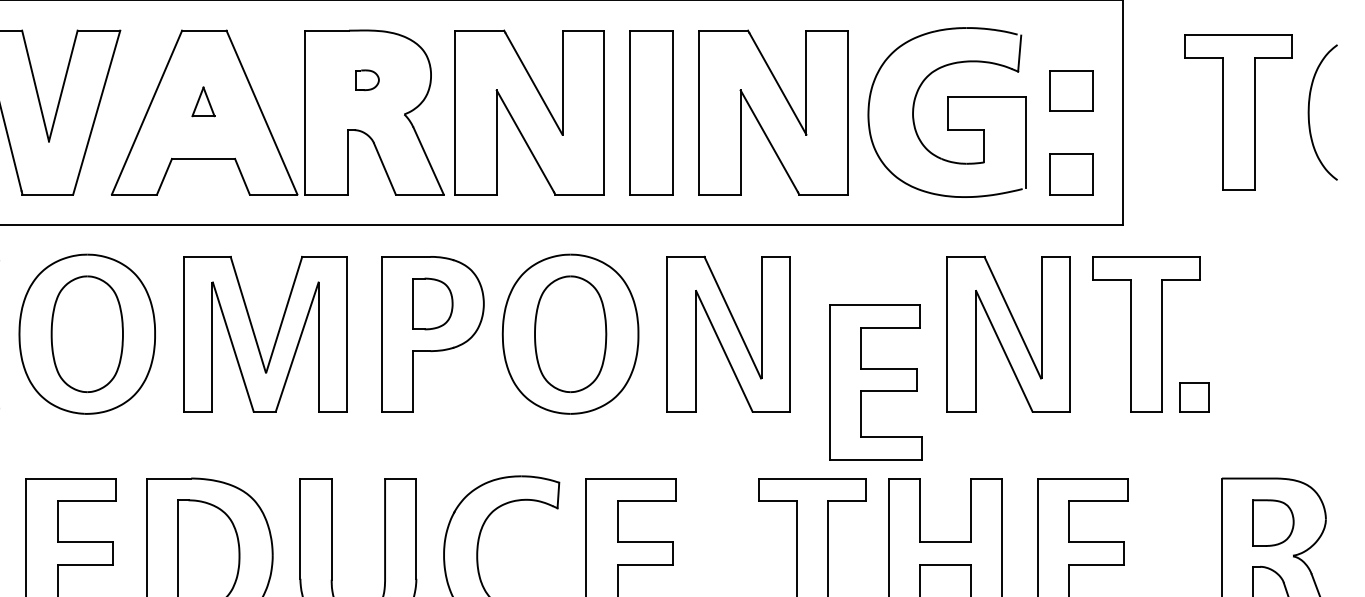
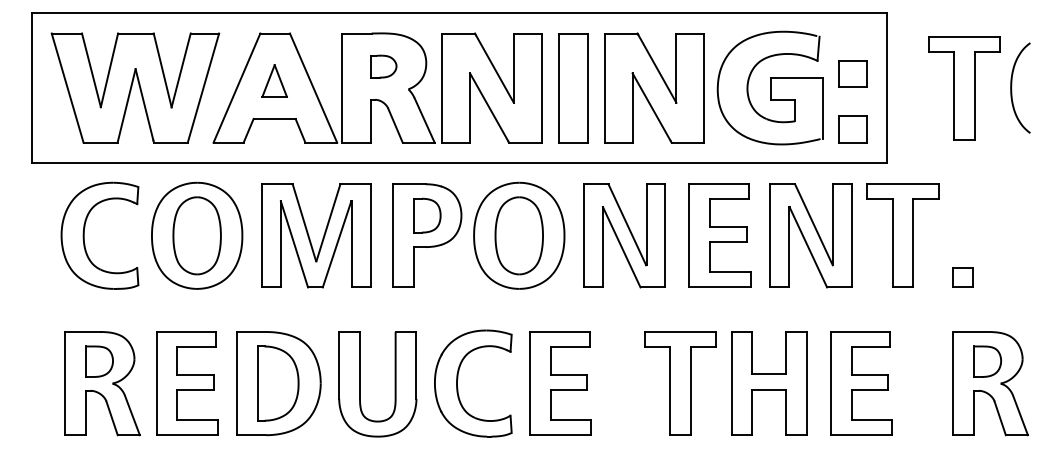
part: (366, 80) -> (383, 66), size x1.67
part: (203, 101) -> (274, 80), size x1.67
part: (875, 381) -> (719, 235), moved
part: (1193, 396) -> (962, 277), moved

